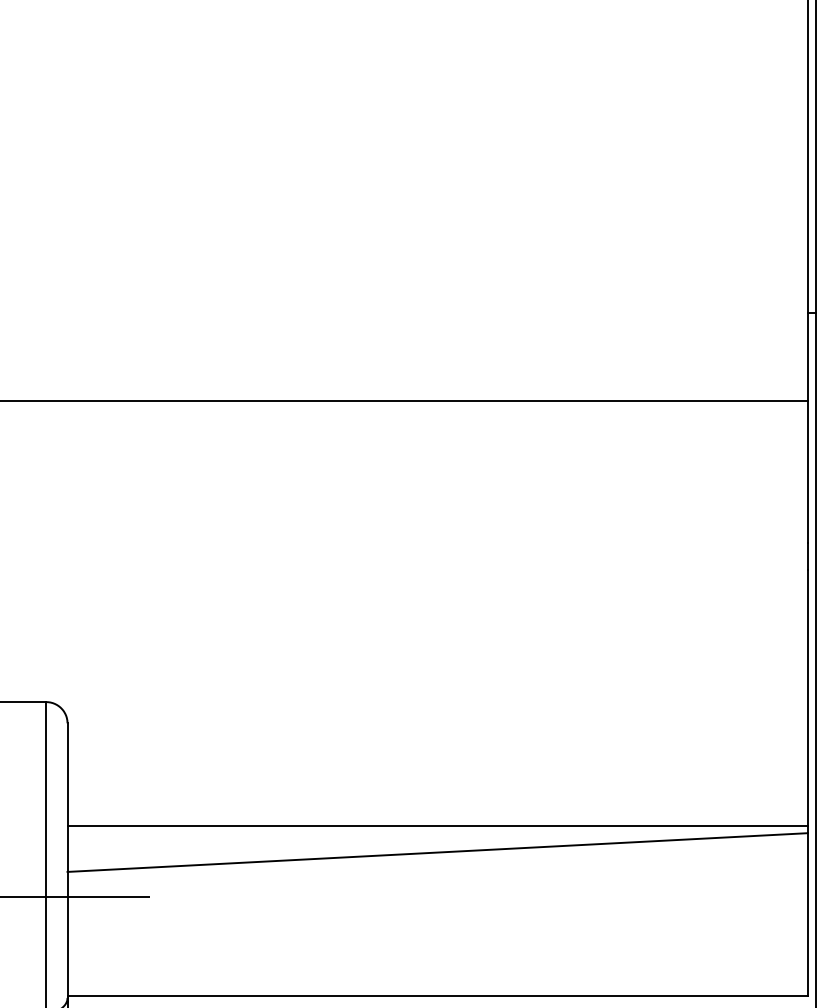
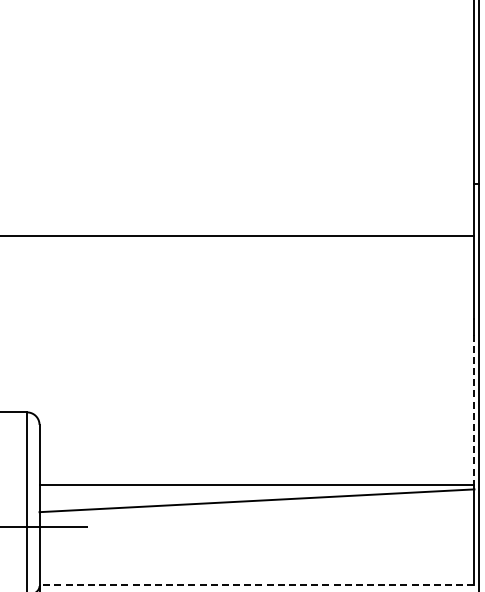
line: (807, 698) -> (474, 410), solid -> dashed
line: (436, 996) -> (256, 585), solid -> dashed

